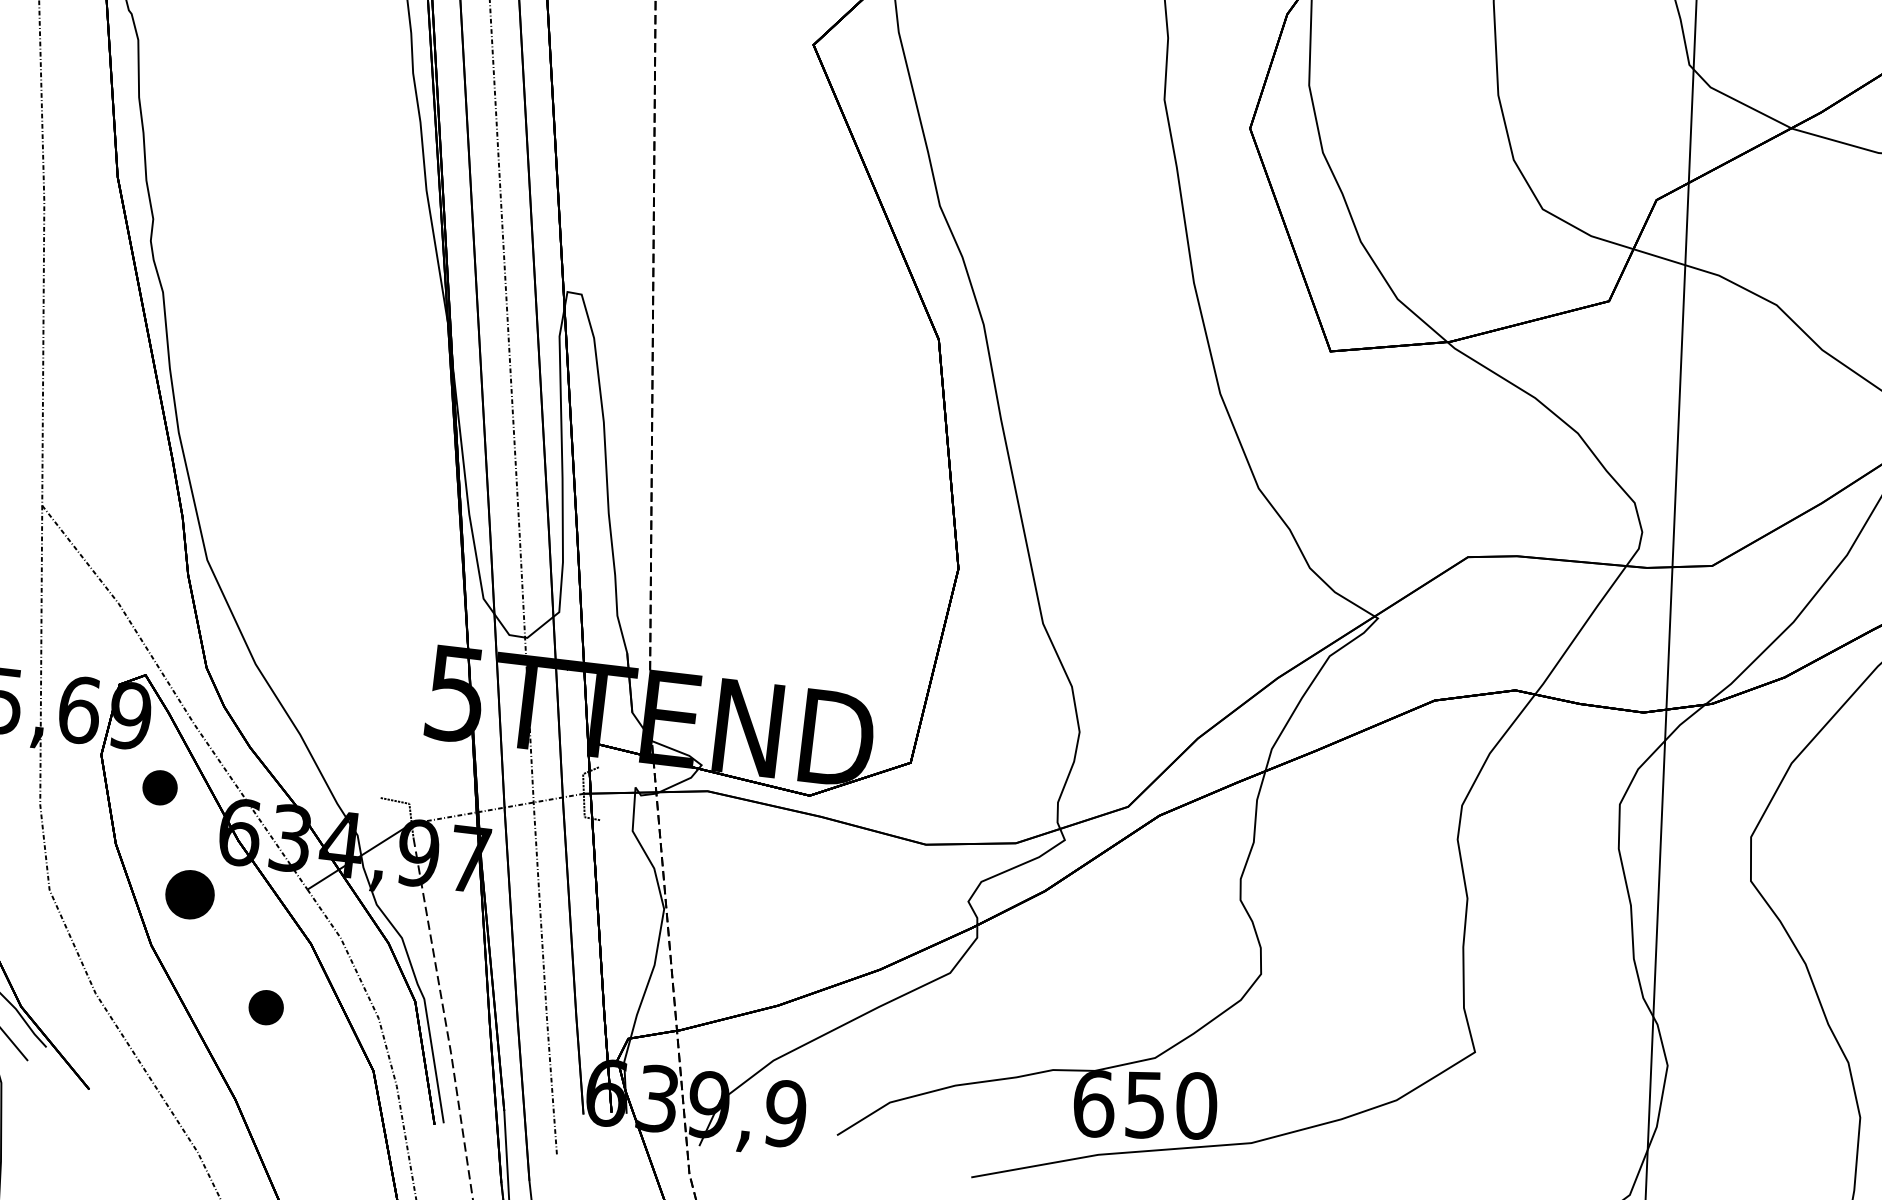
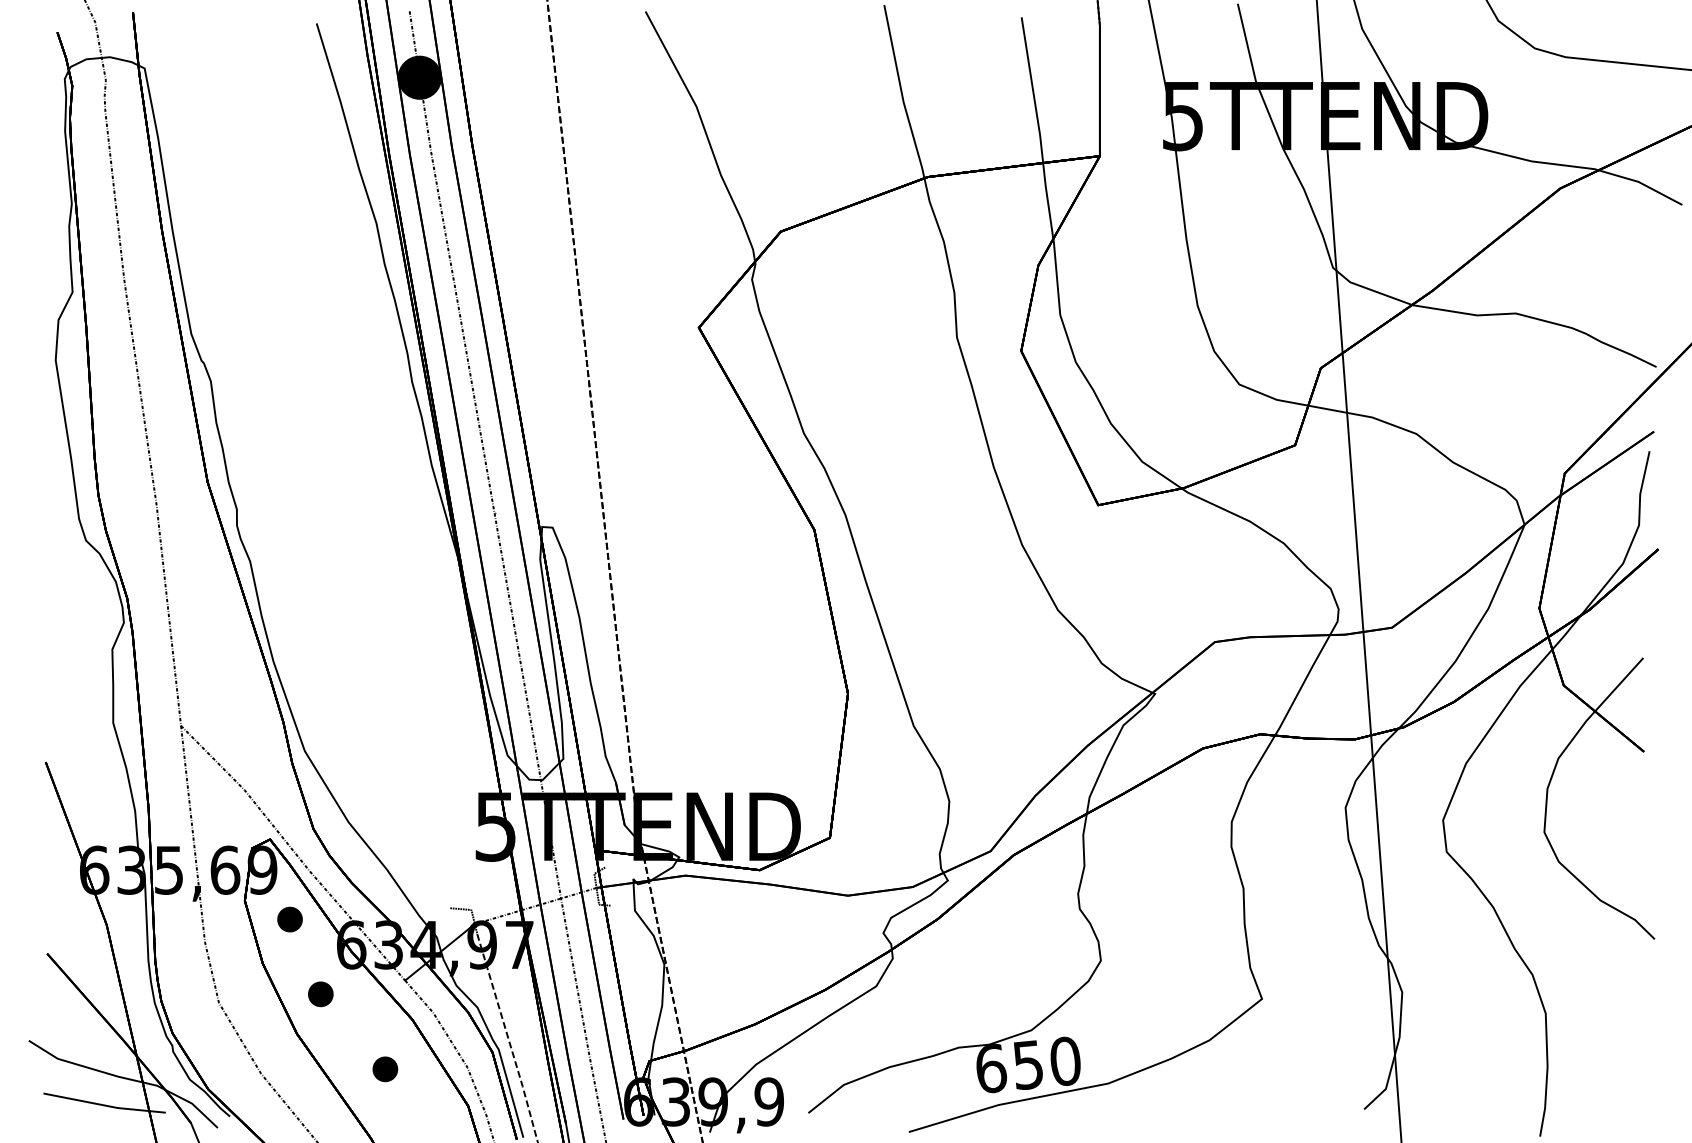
part: (189, 895) -> (320, 994), size x0.71

